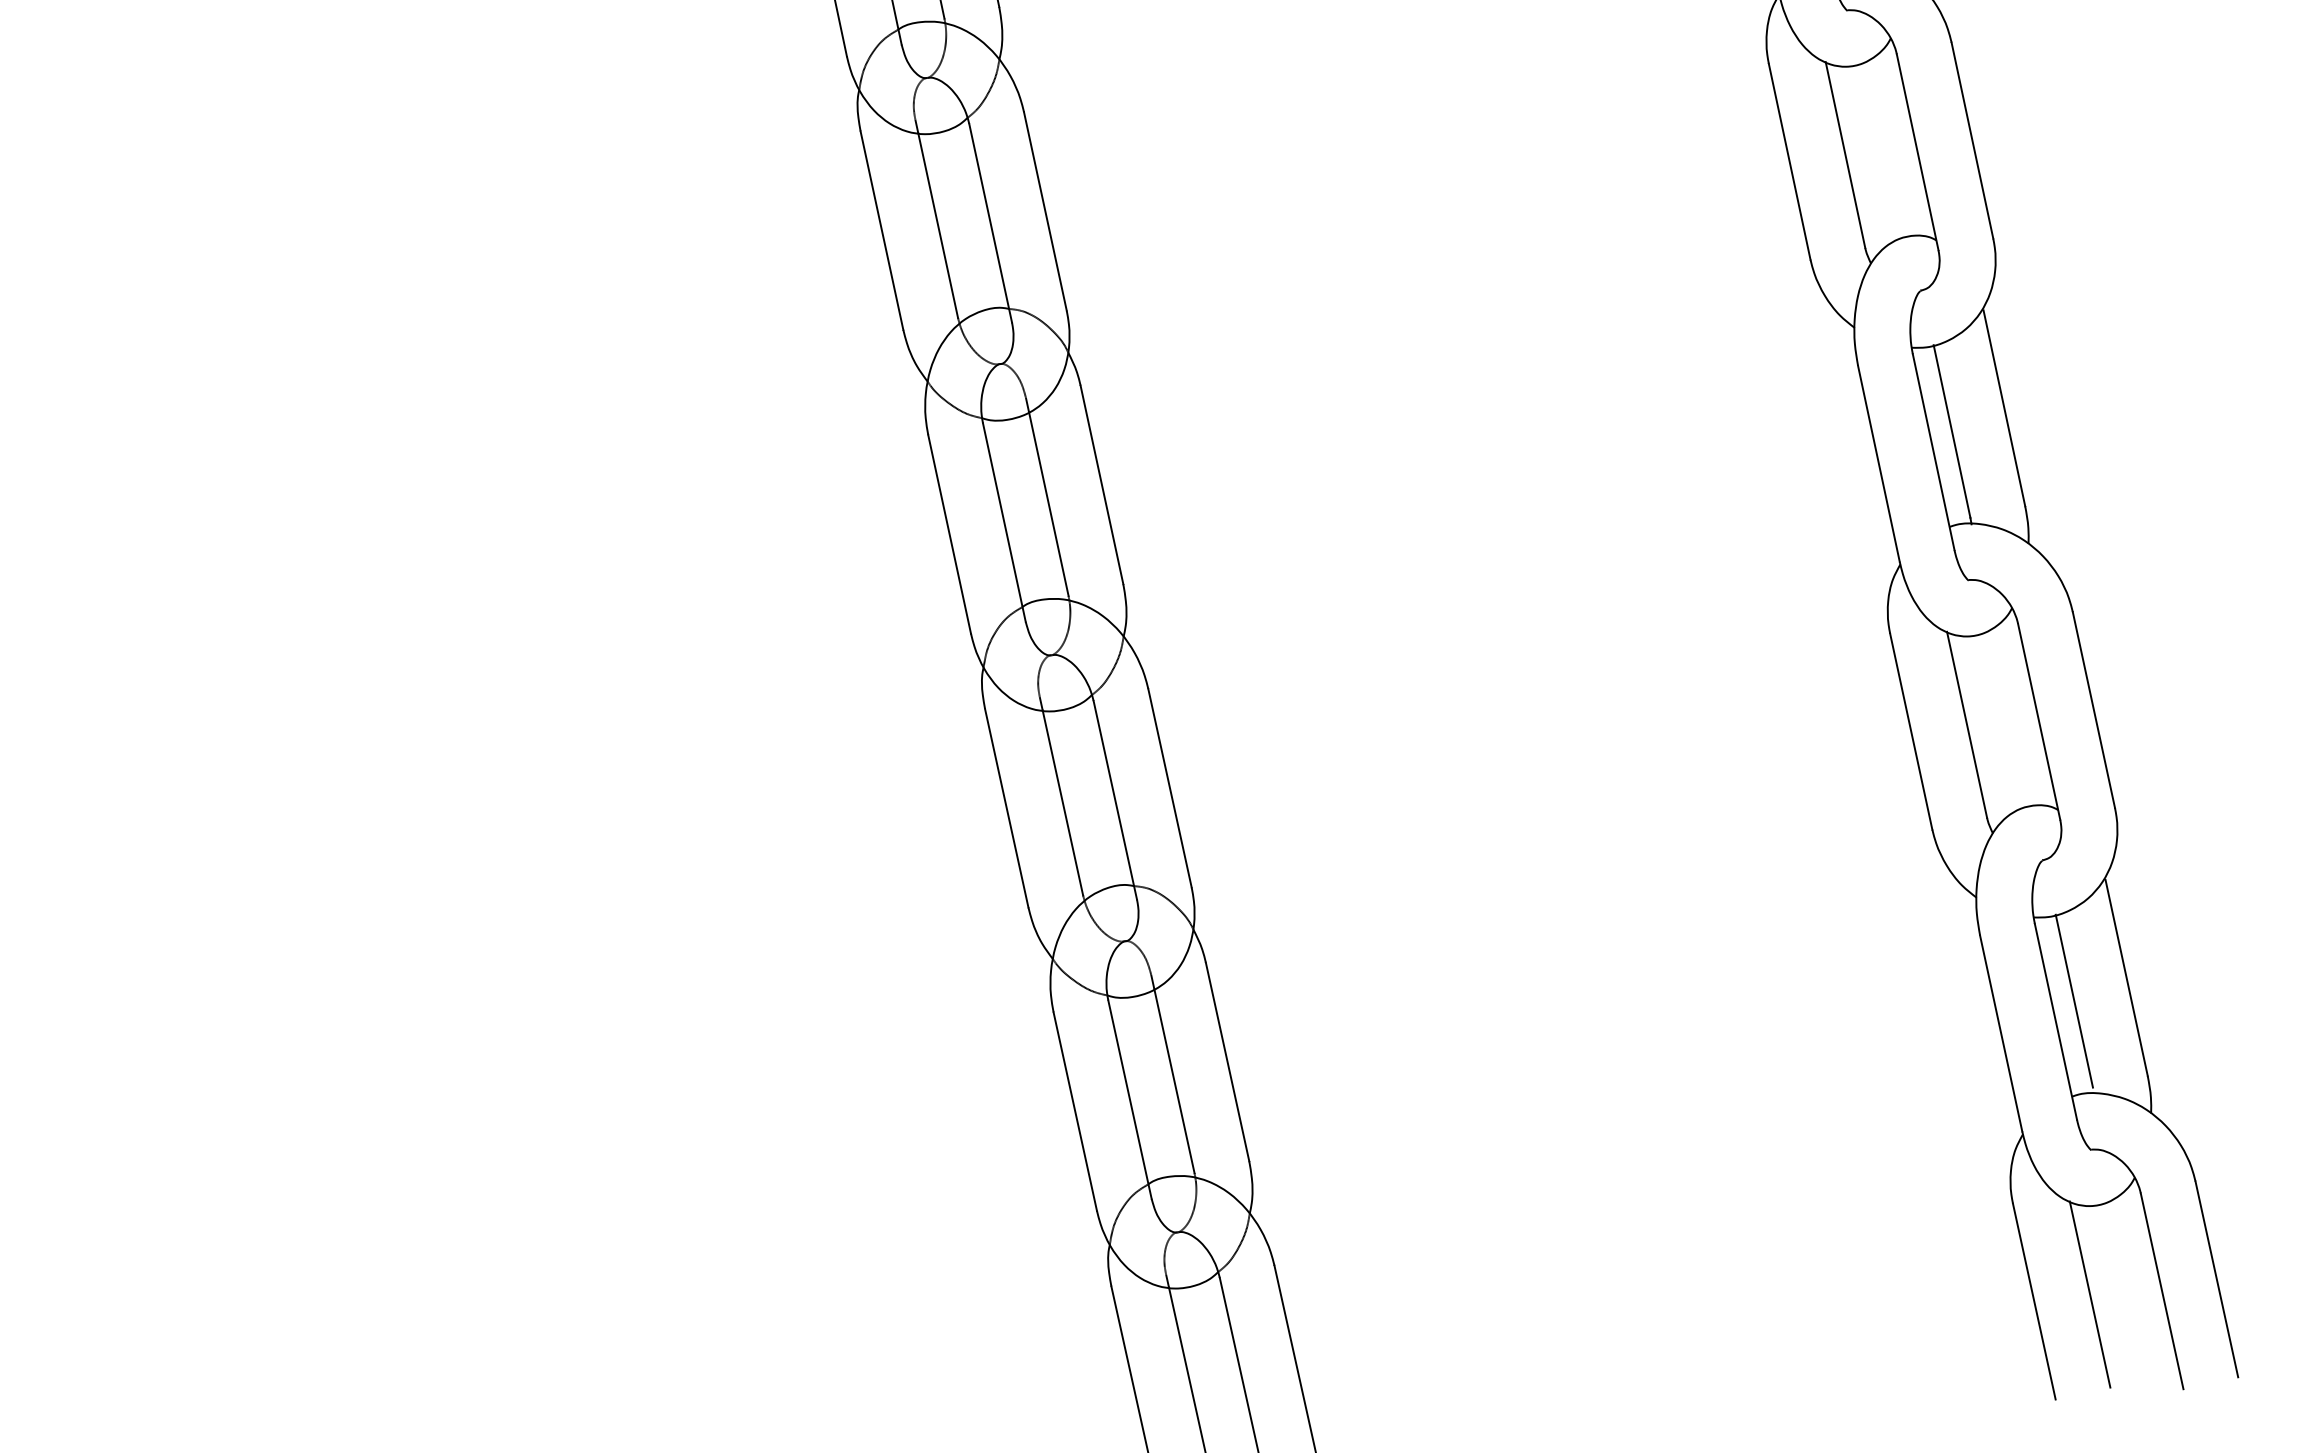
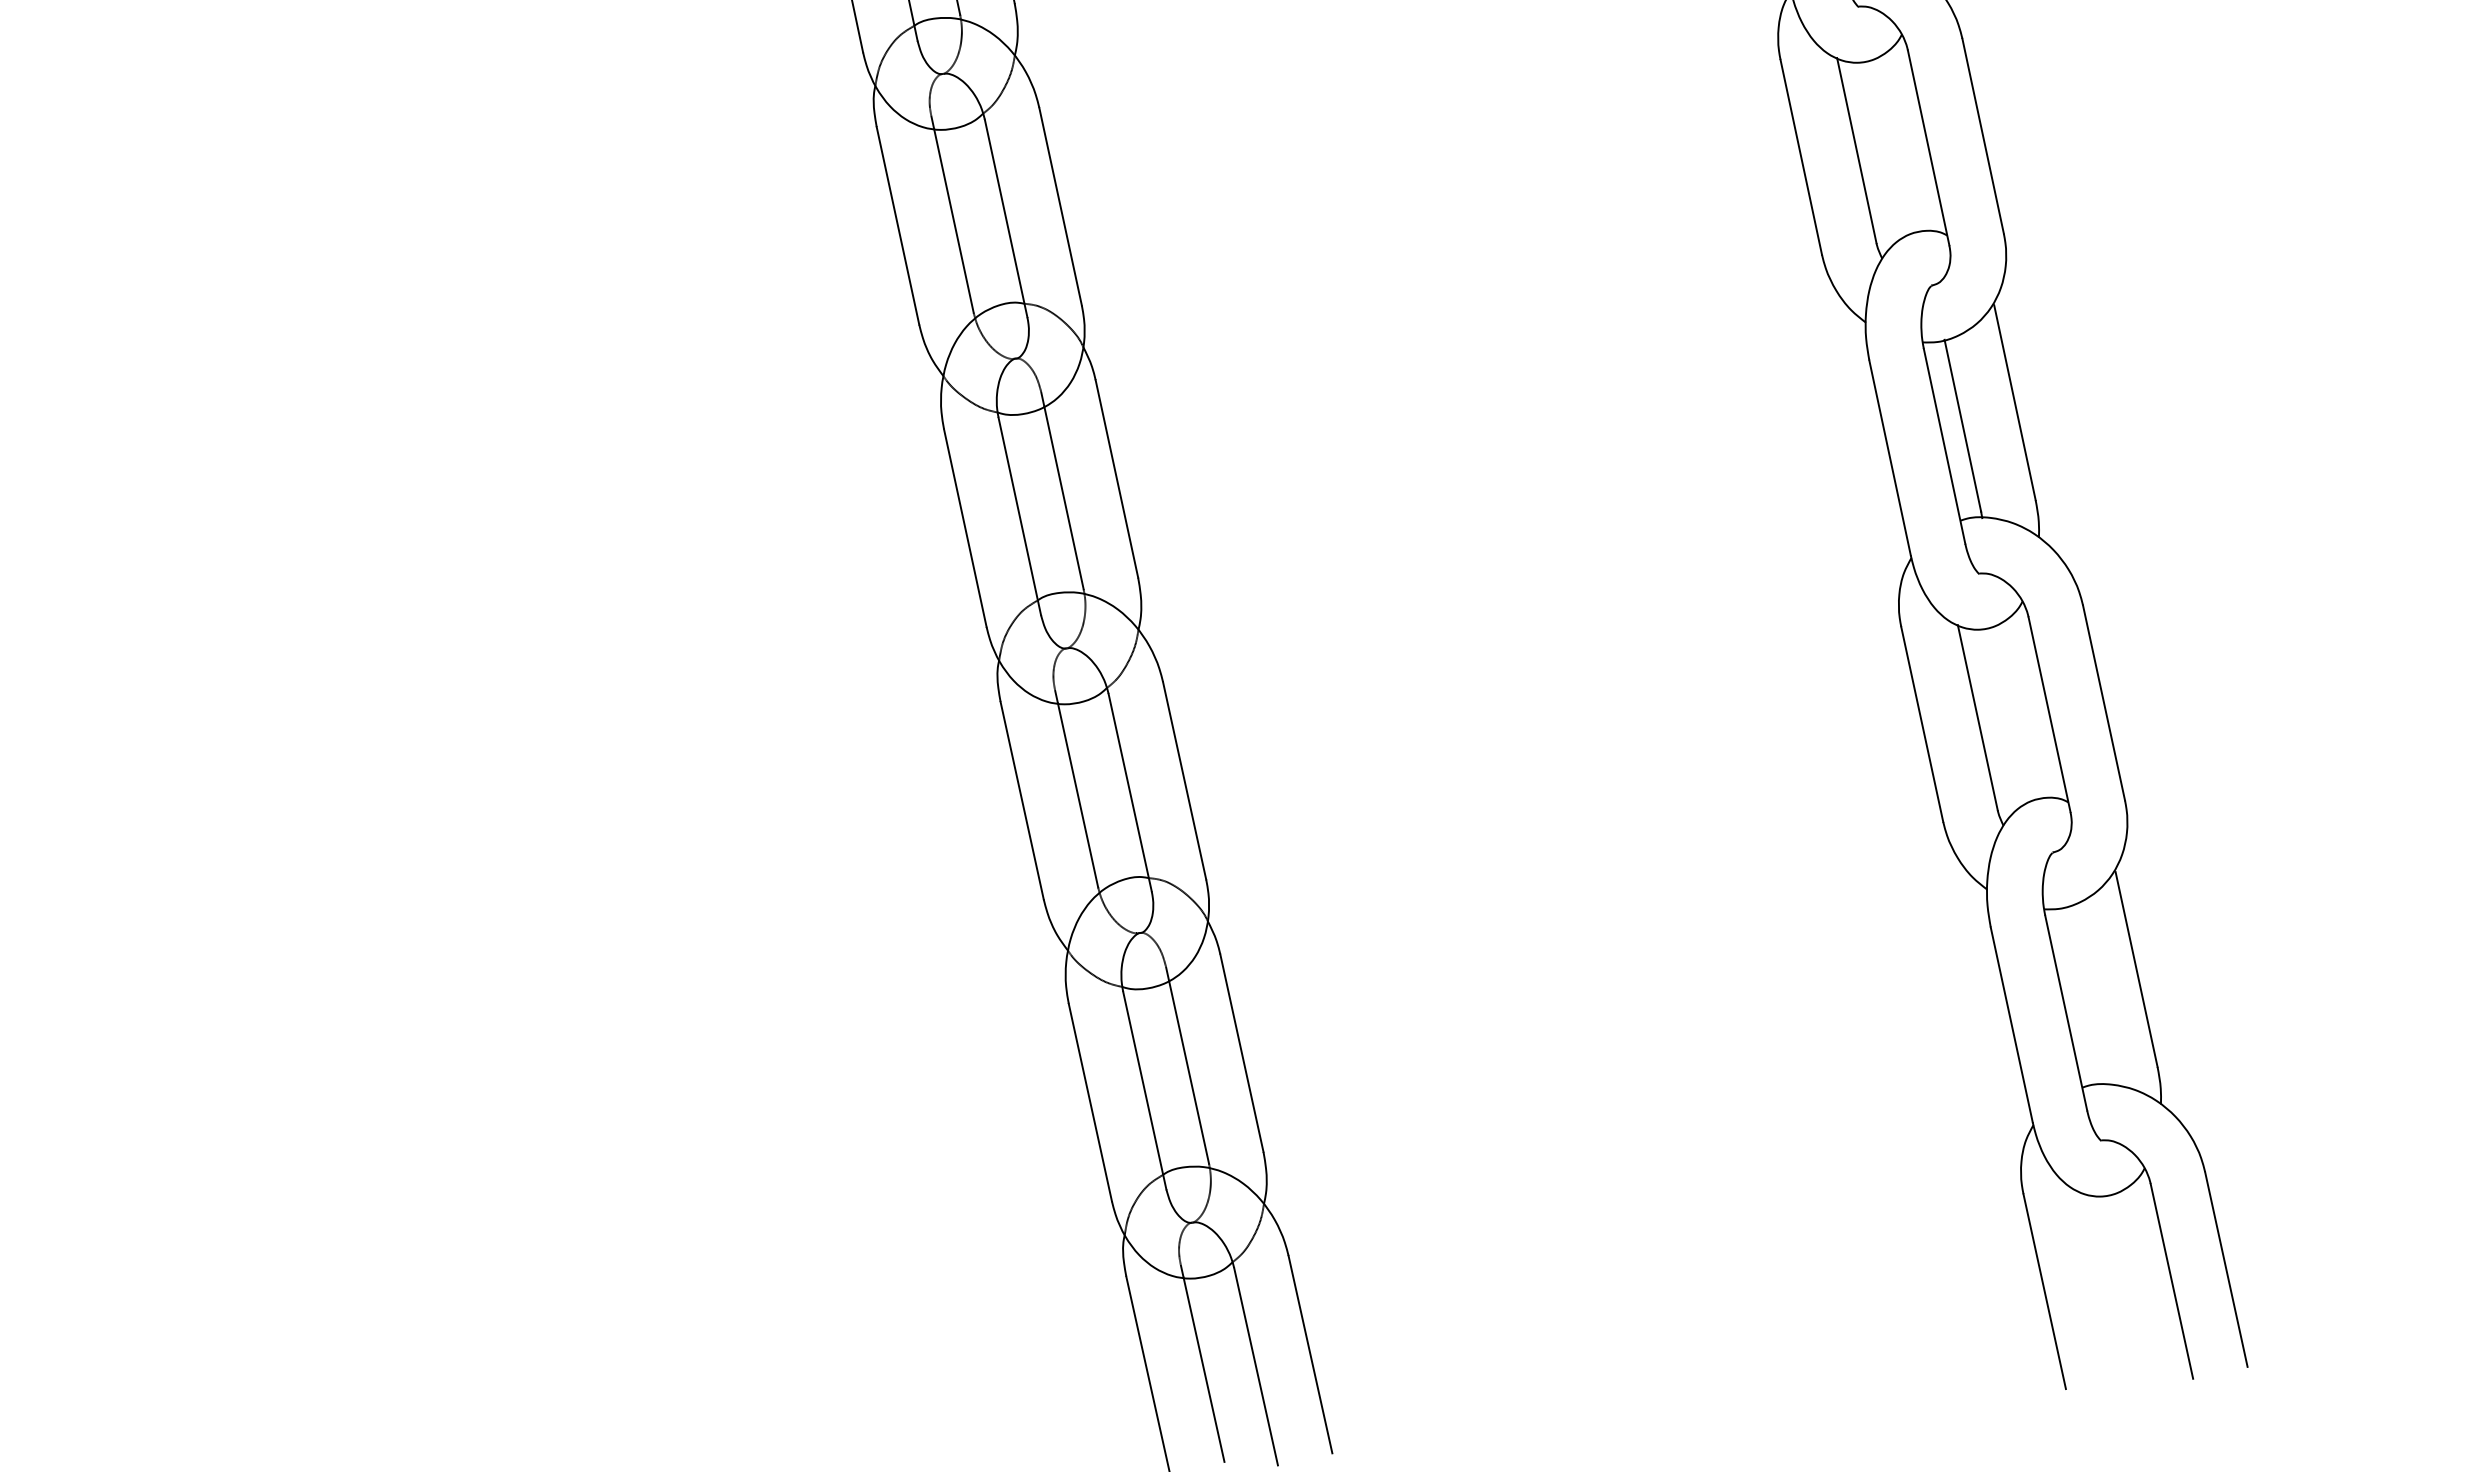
line: (2074, 1001) -> (2084, 992), removed
line: (2090, 1294) -> (2100, 1284), removed

